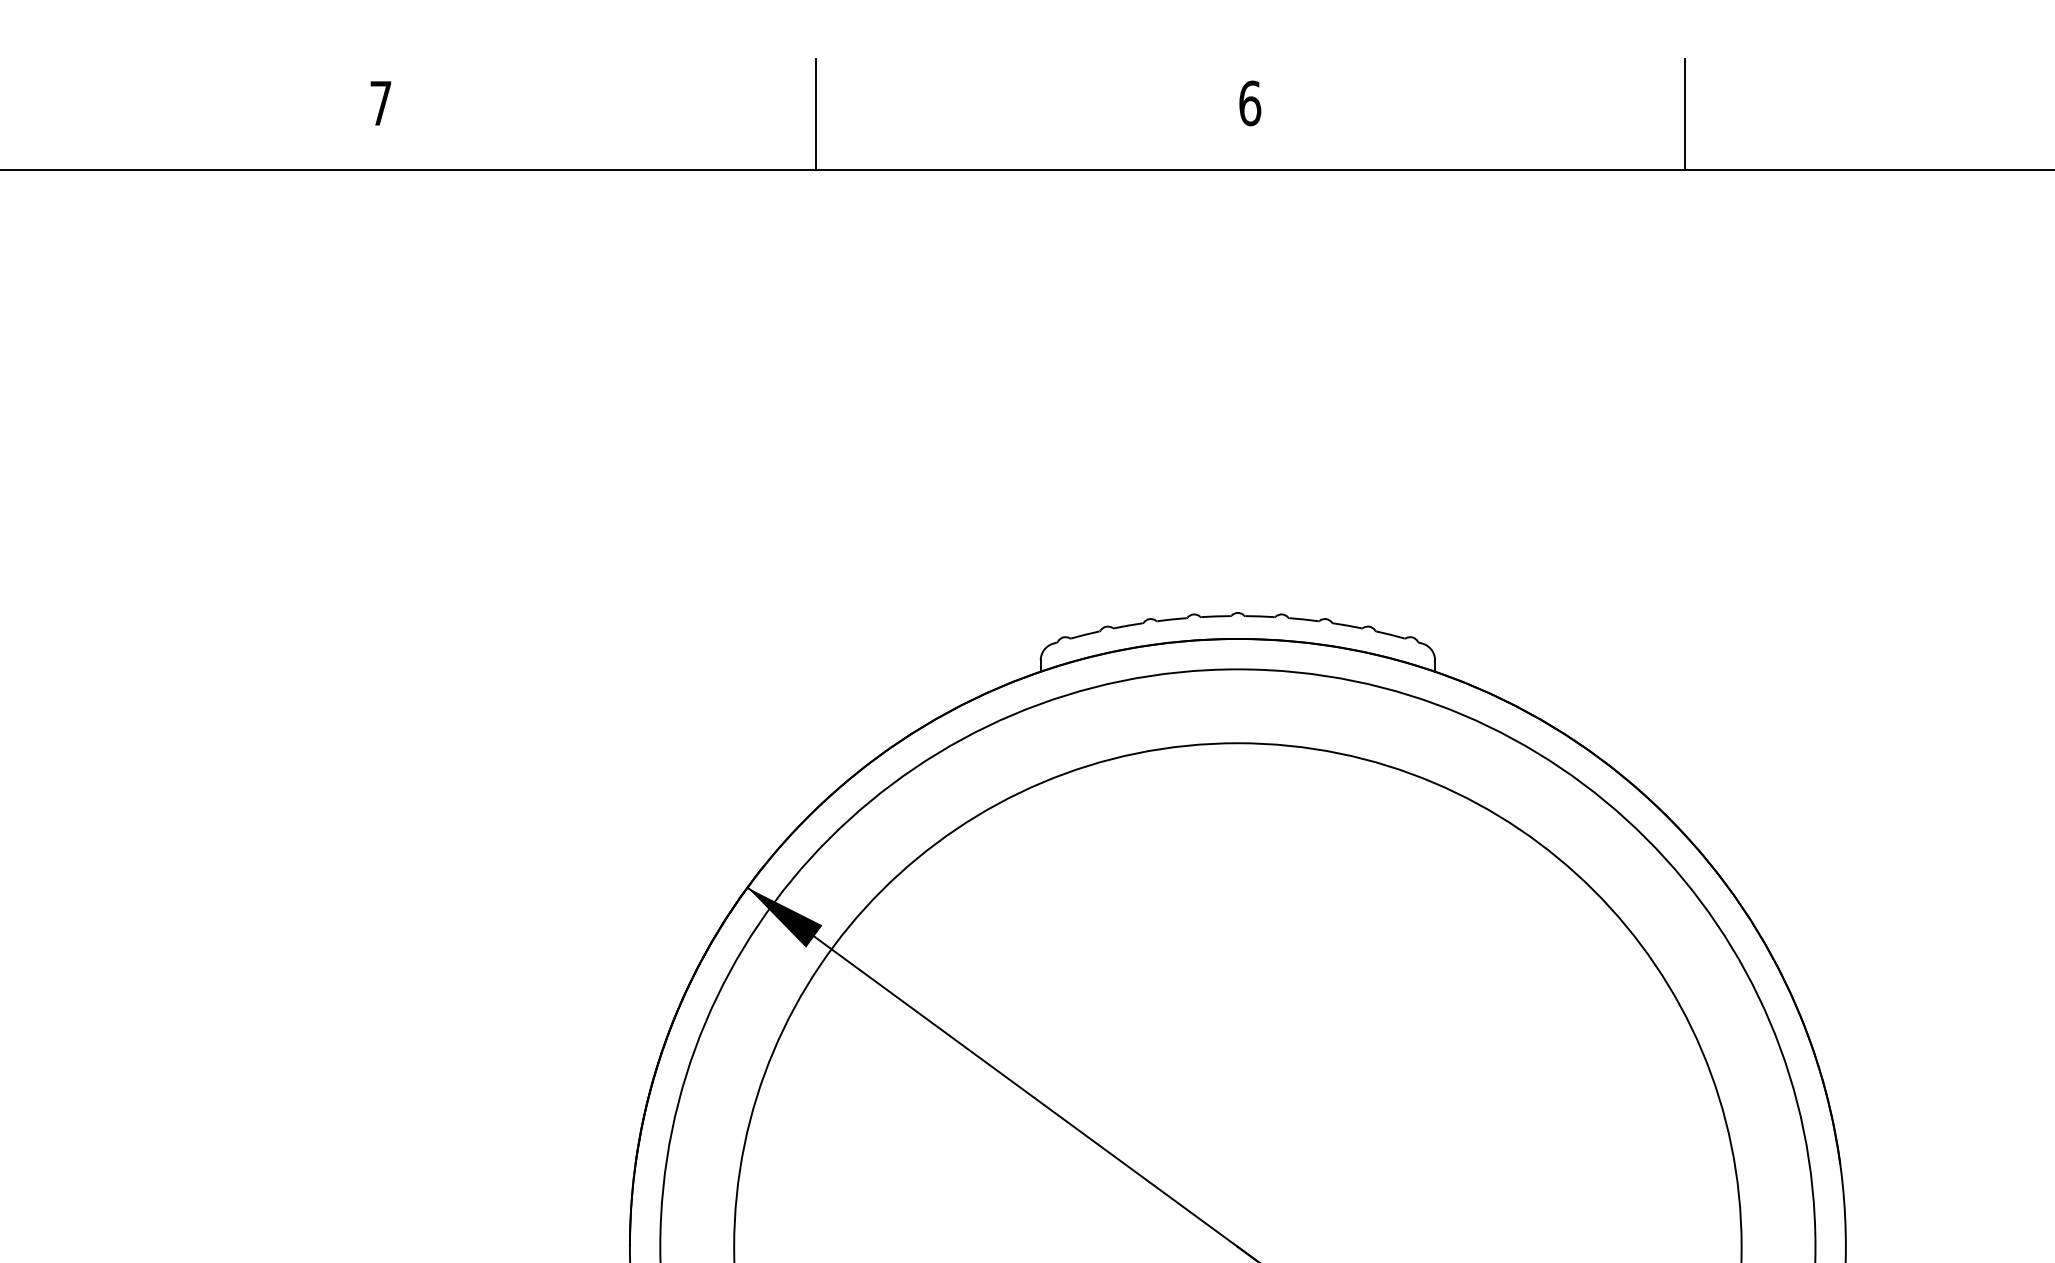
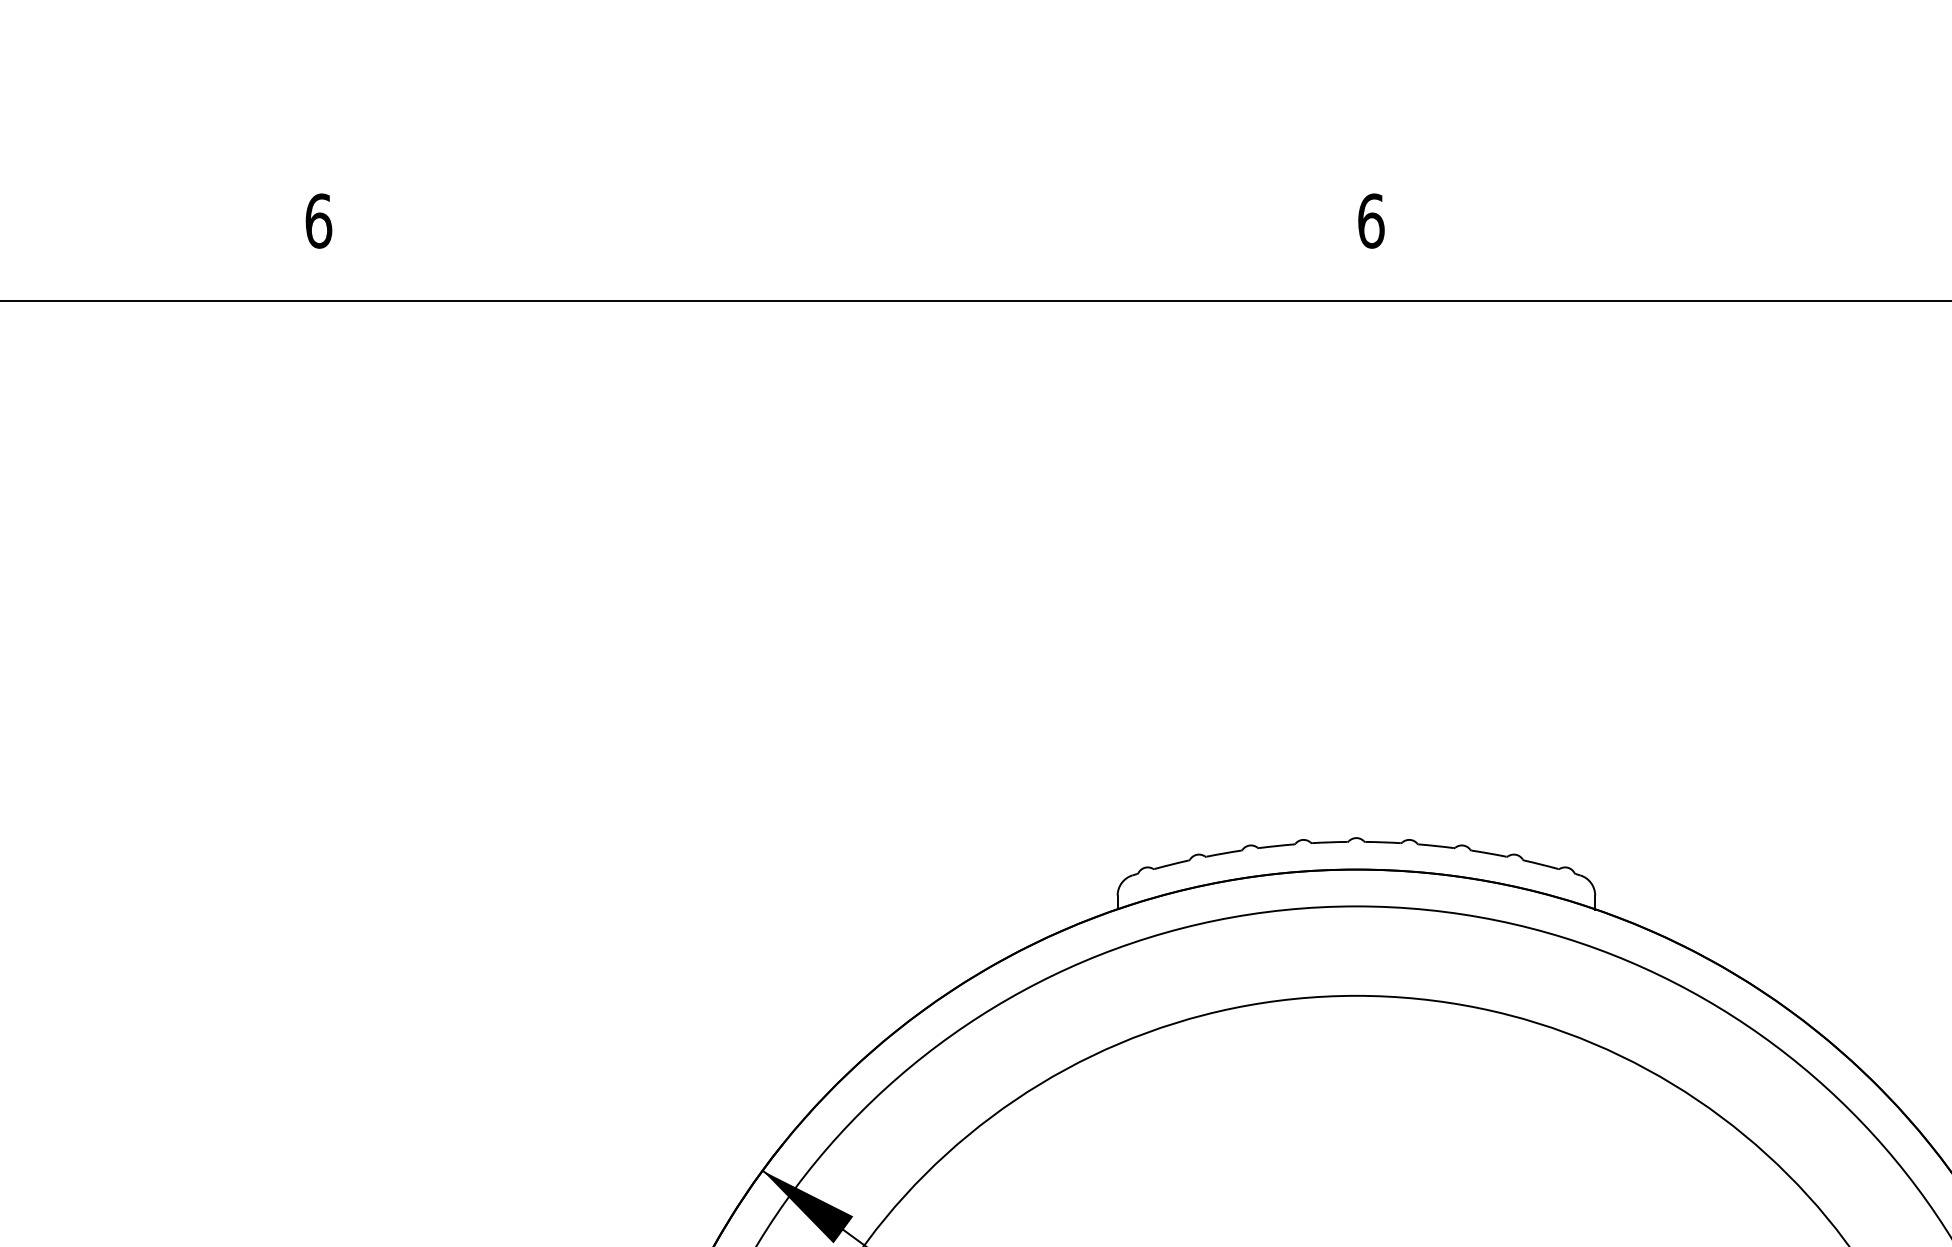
text: (381, 103) -> (319, 221), 7 -> 6
line: (815, 114) -> (844, 234), removed
line: (1684, 114) -> (1897, 234), removed

